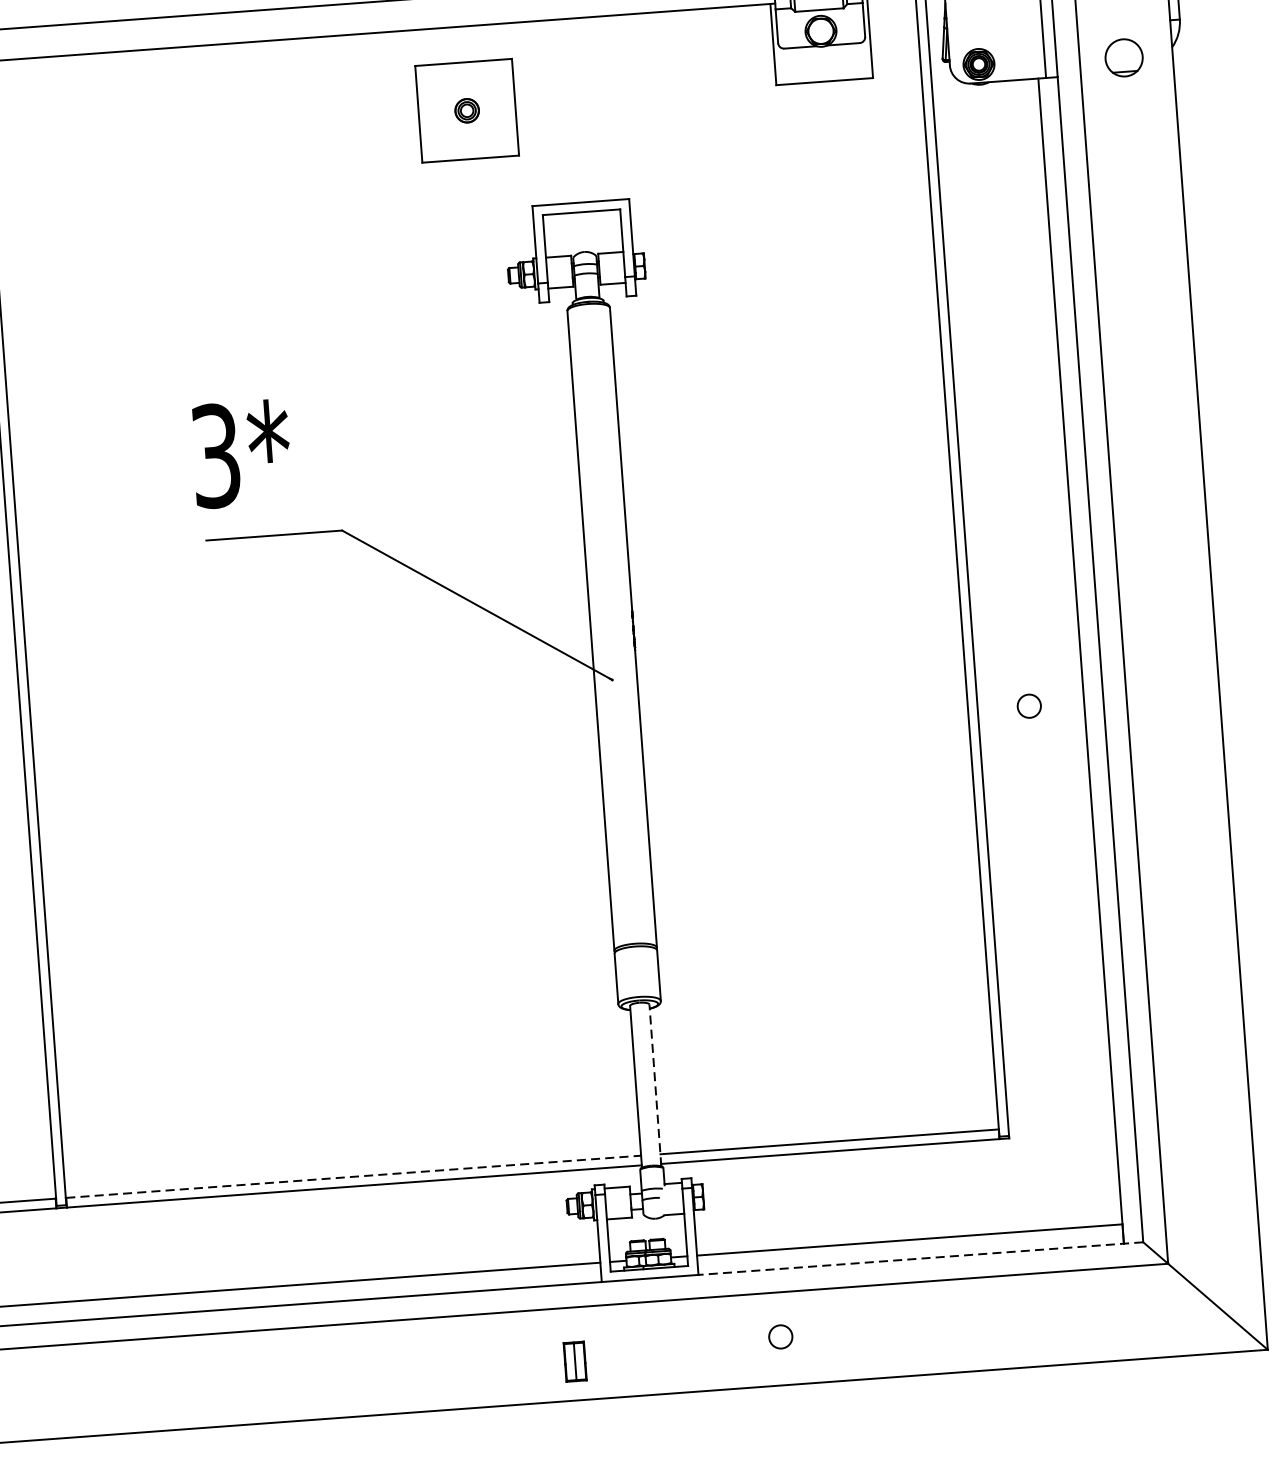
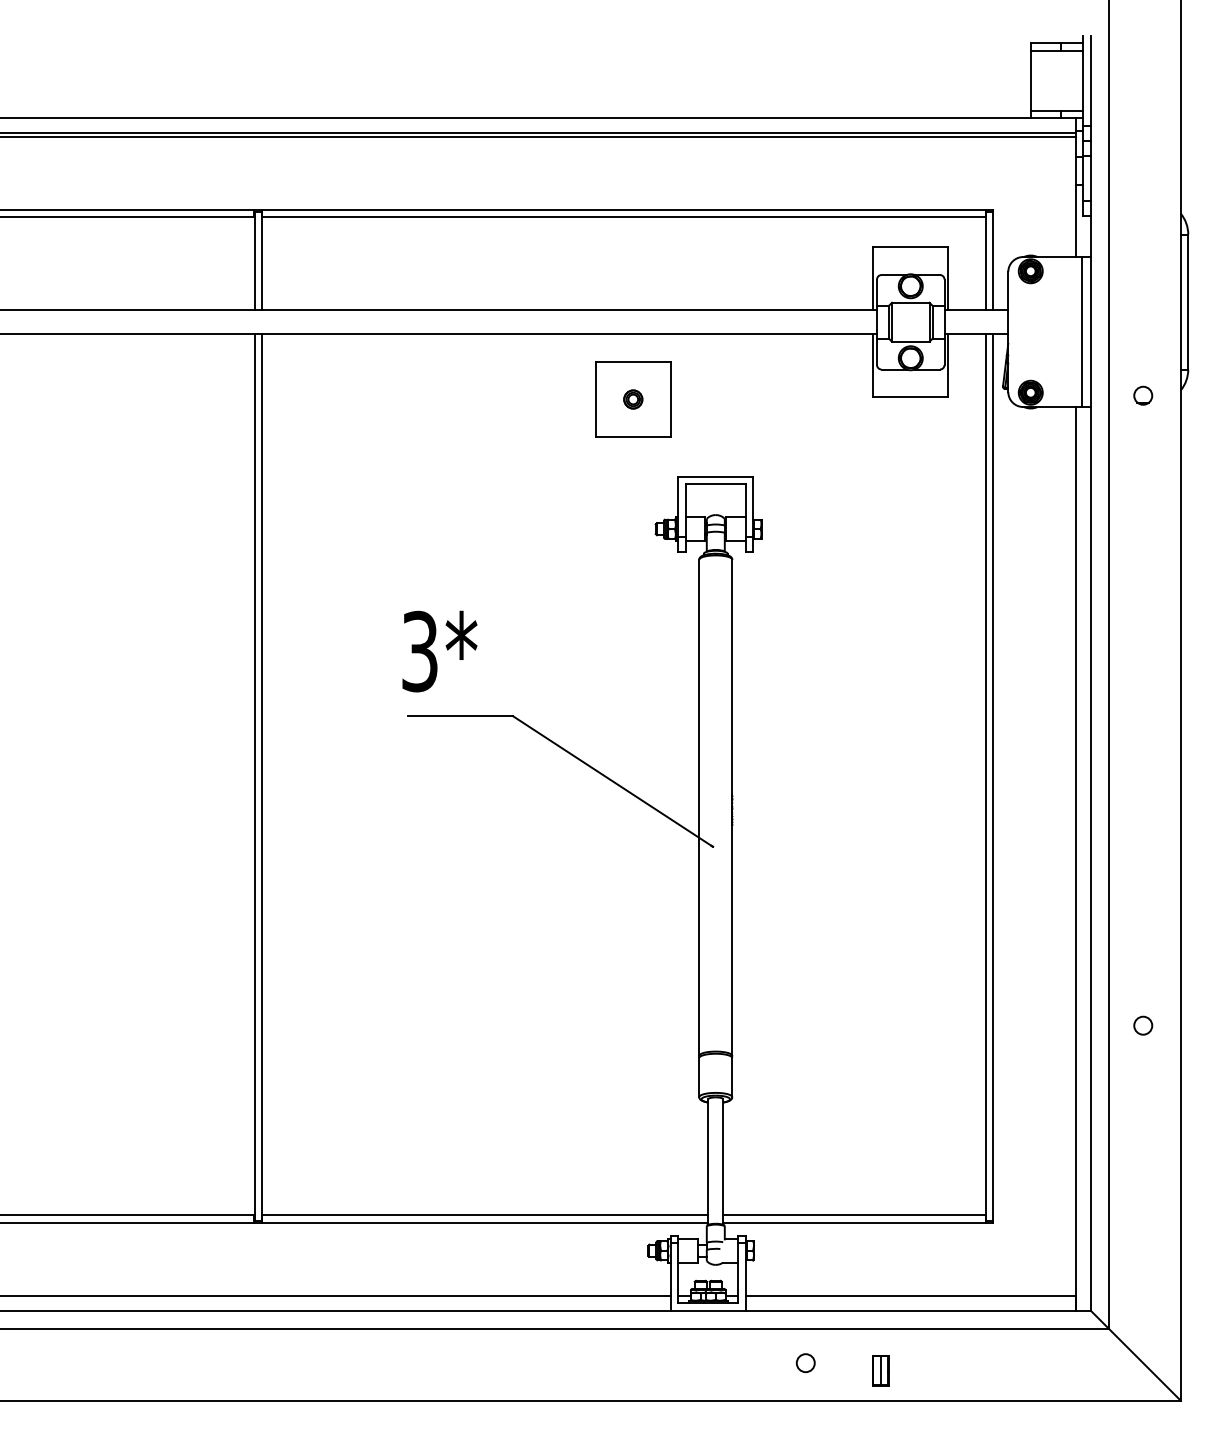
part: (1124, 57) -> (1143, 395), size x0.62
circle: (1029, 705) -> (1143, 1025), moved
line: (655, 1085) -> (723, 1162), dashed -> solid
line: (353, 1176) -> (485, 1215), dashed -> solid
line: (919, 1258) -> (917, 1310), dashed -> solid
part: (574, 1361) -> (880, 1370), moved

